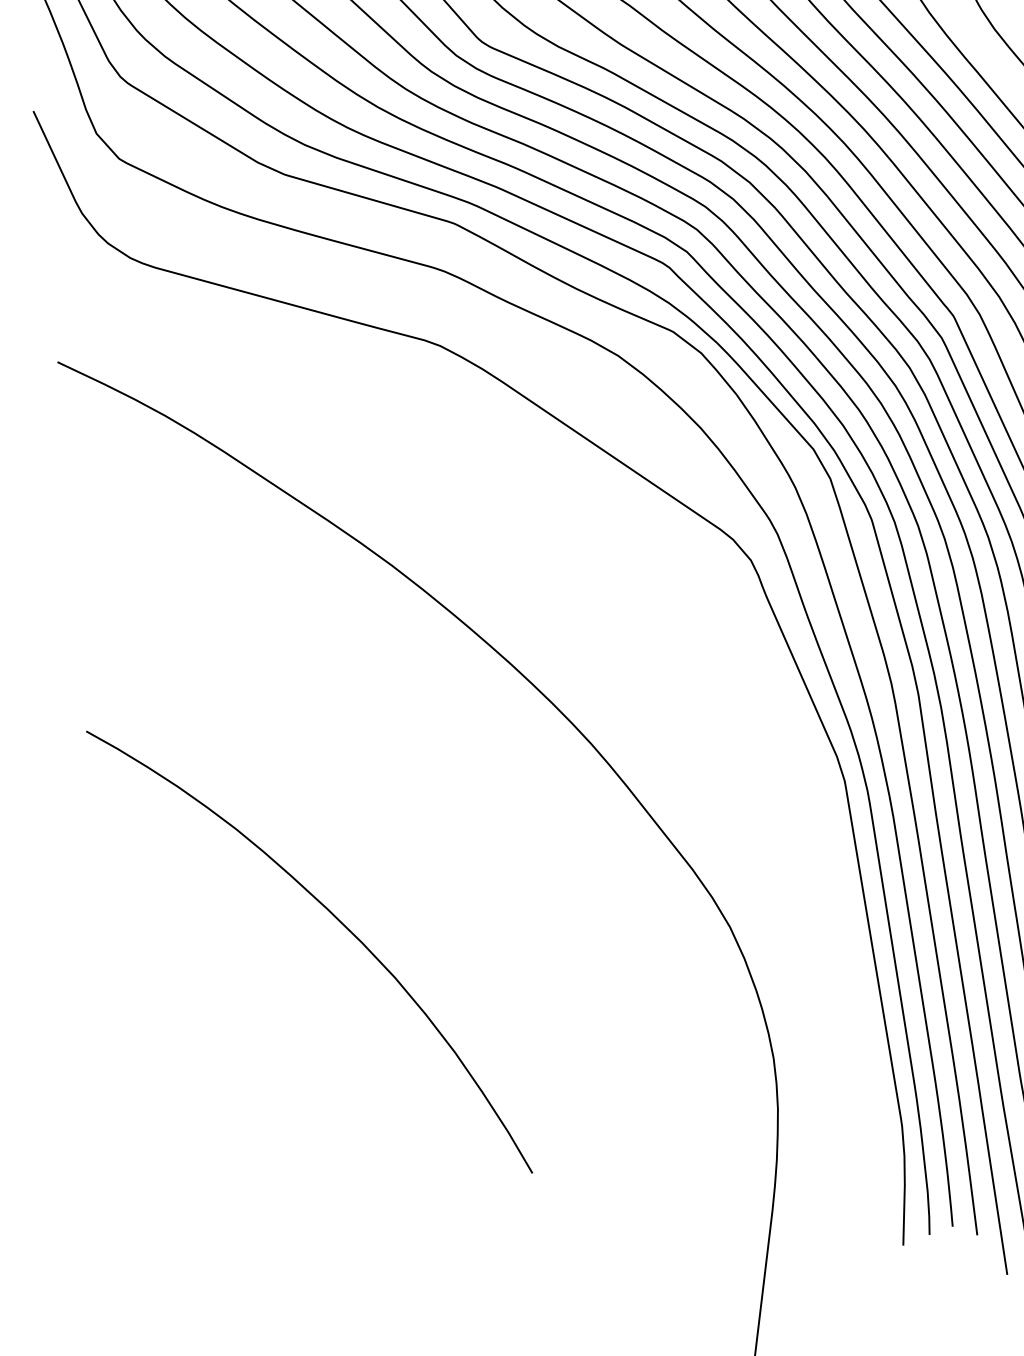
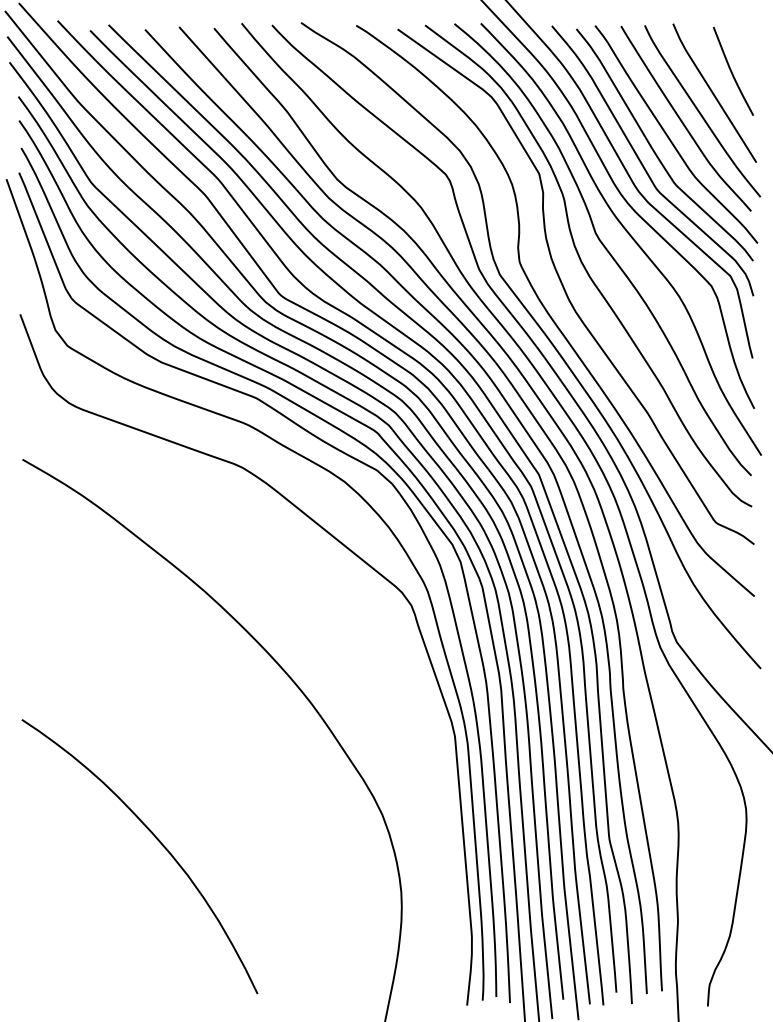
curve: (335, 919) -> (156, 839), moved

